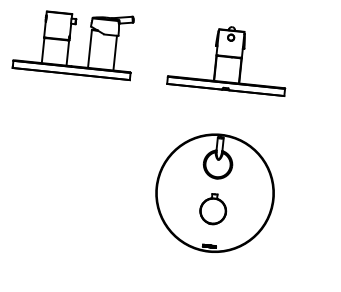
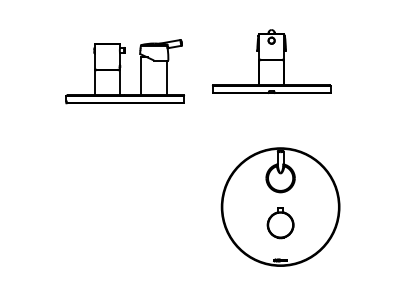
part: (228, 58) -> (271, 61), moved

